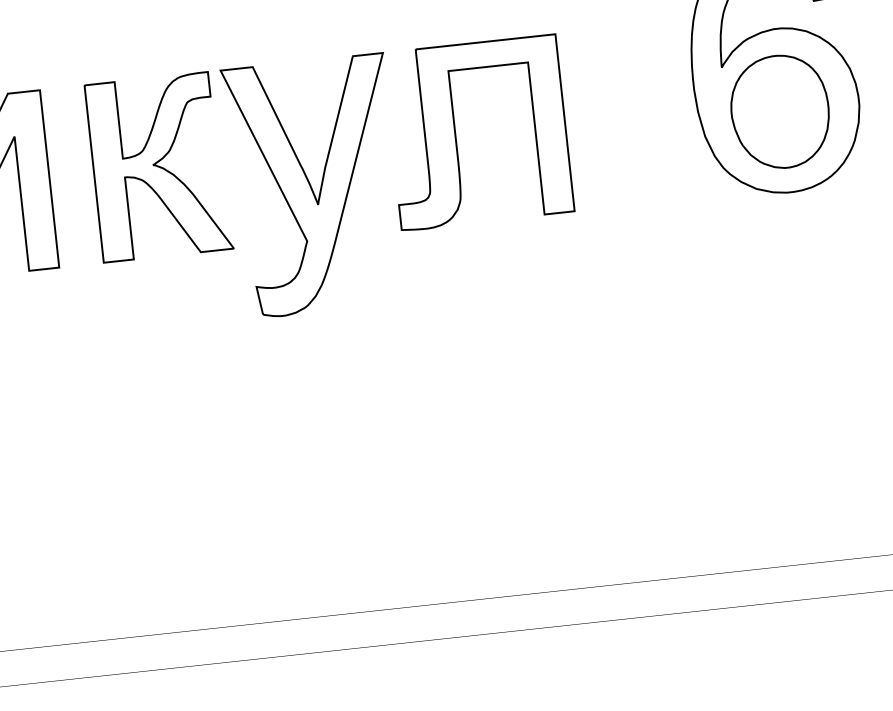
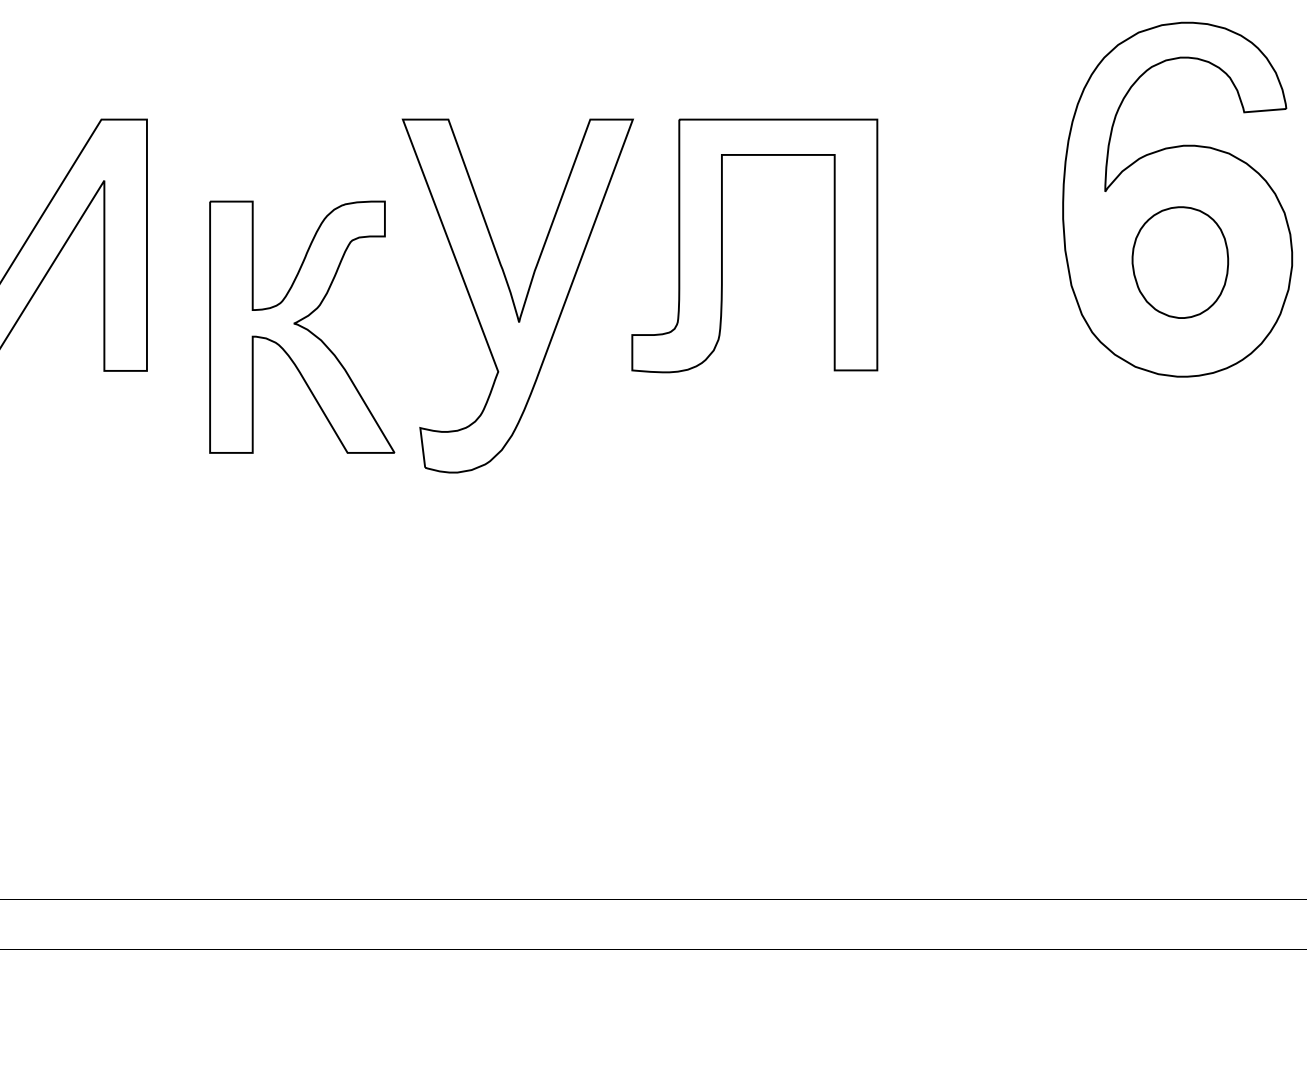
part: (780, 111) -> (1180, 262), size x0.7
part: (159, 166) -> (302, 326), moved

